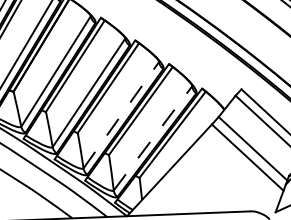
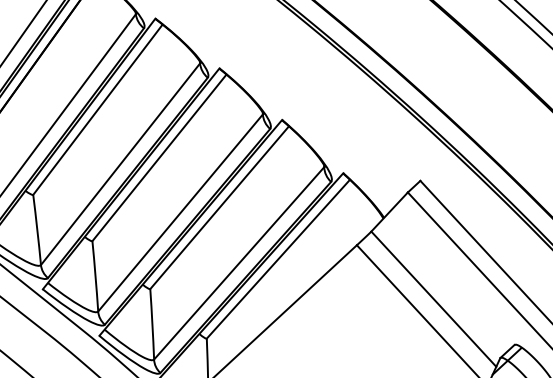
line: (121, 114) -> (181, 211), dashed -> solid
line: (153, 137) -> (240, 261), dashed -> solid

